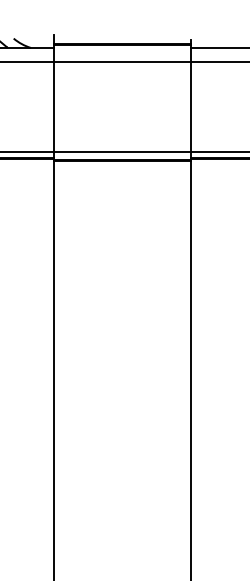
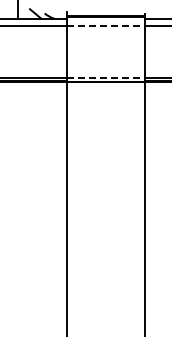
line: (123, 61) -> (106, 26), solid -> dashed
line: (123, 151) -> (106, 77), solid -> dashed

